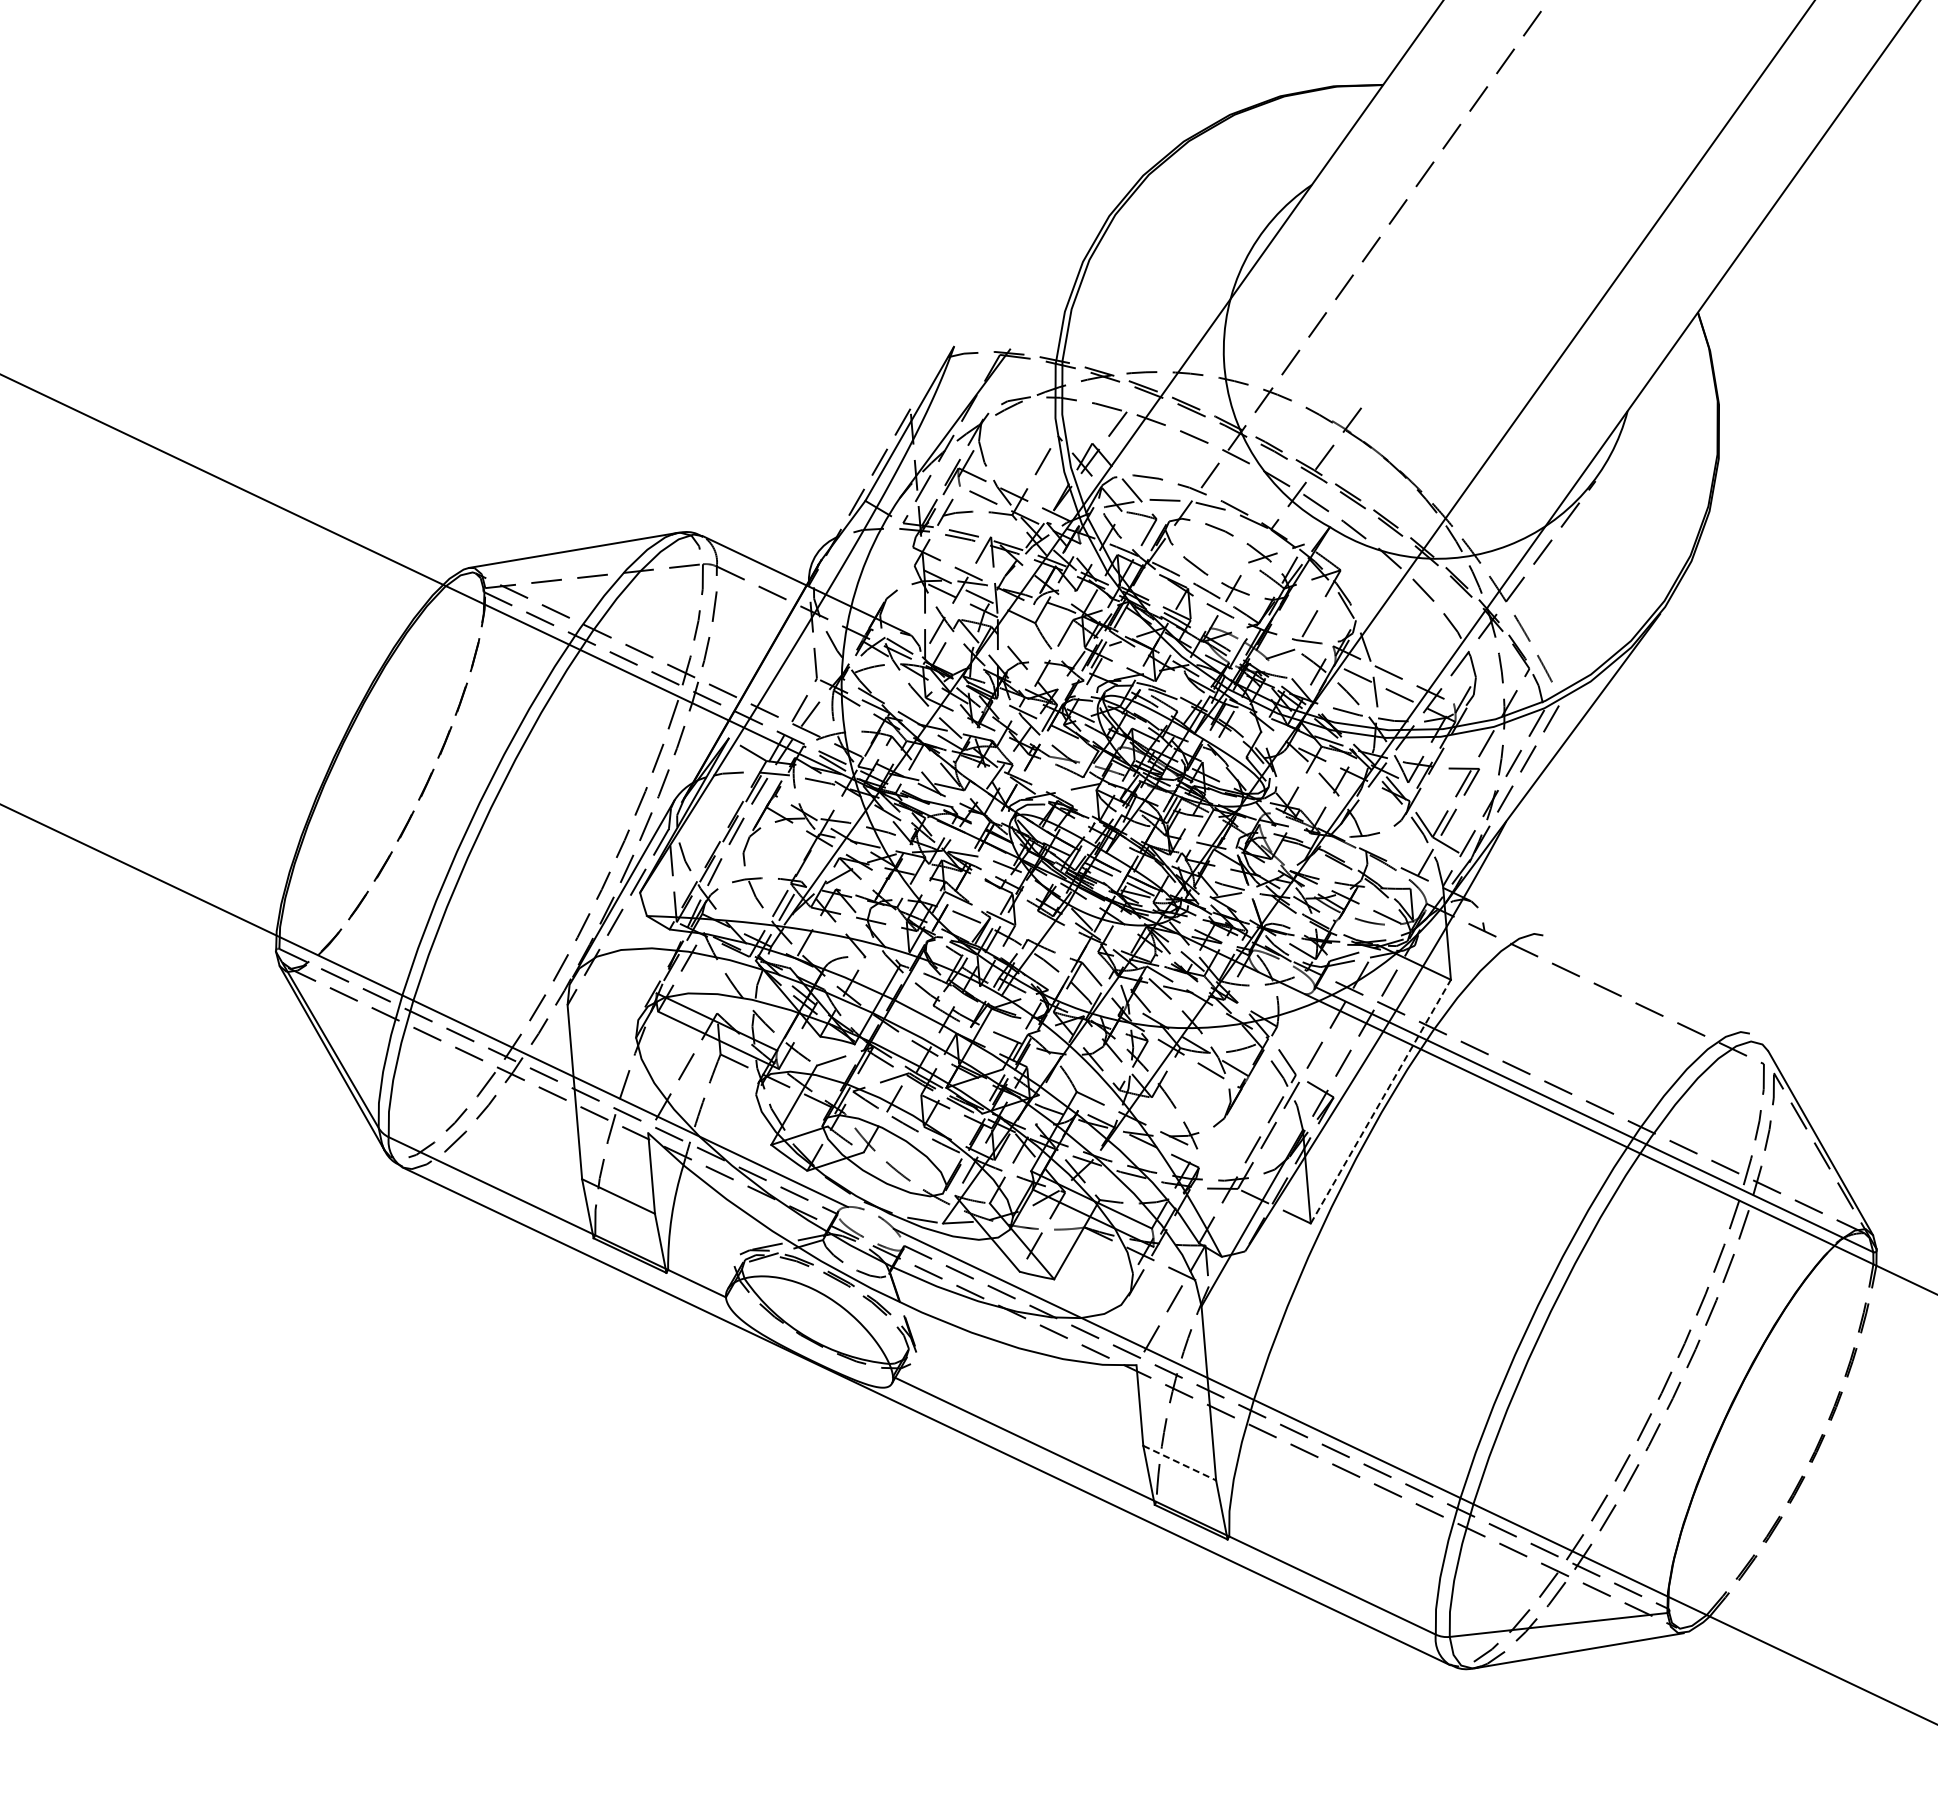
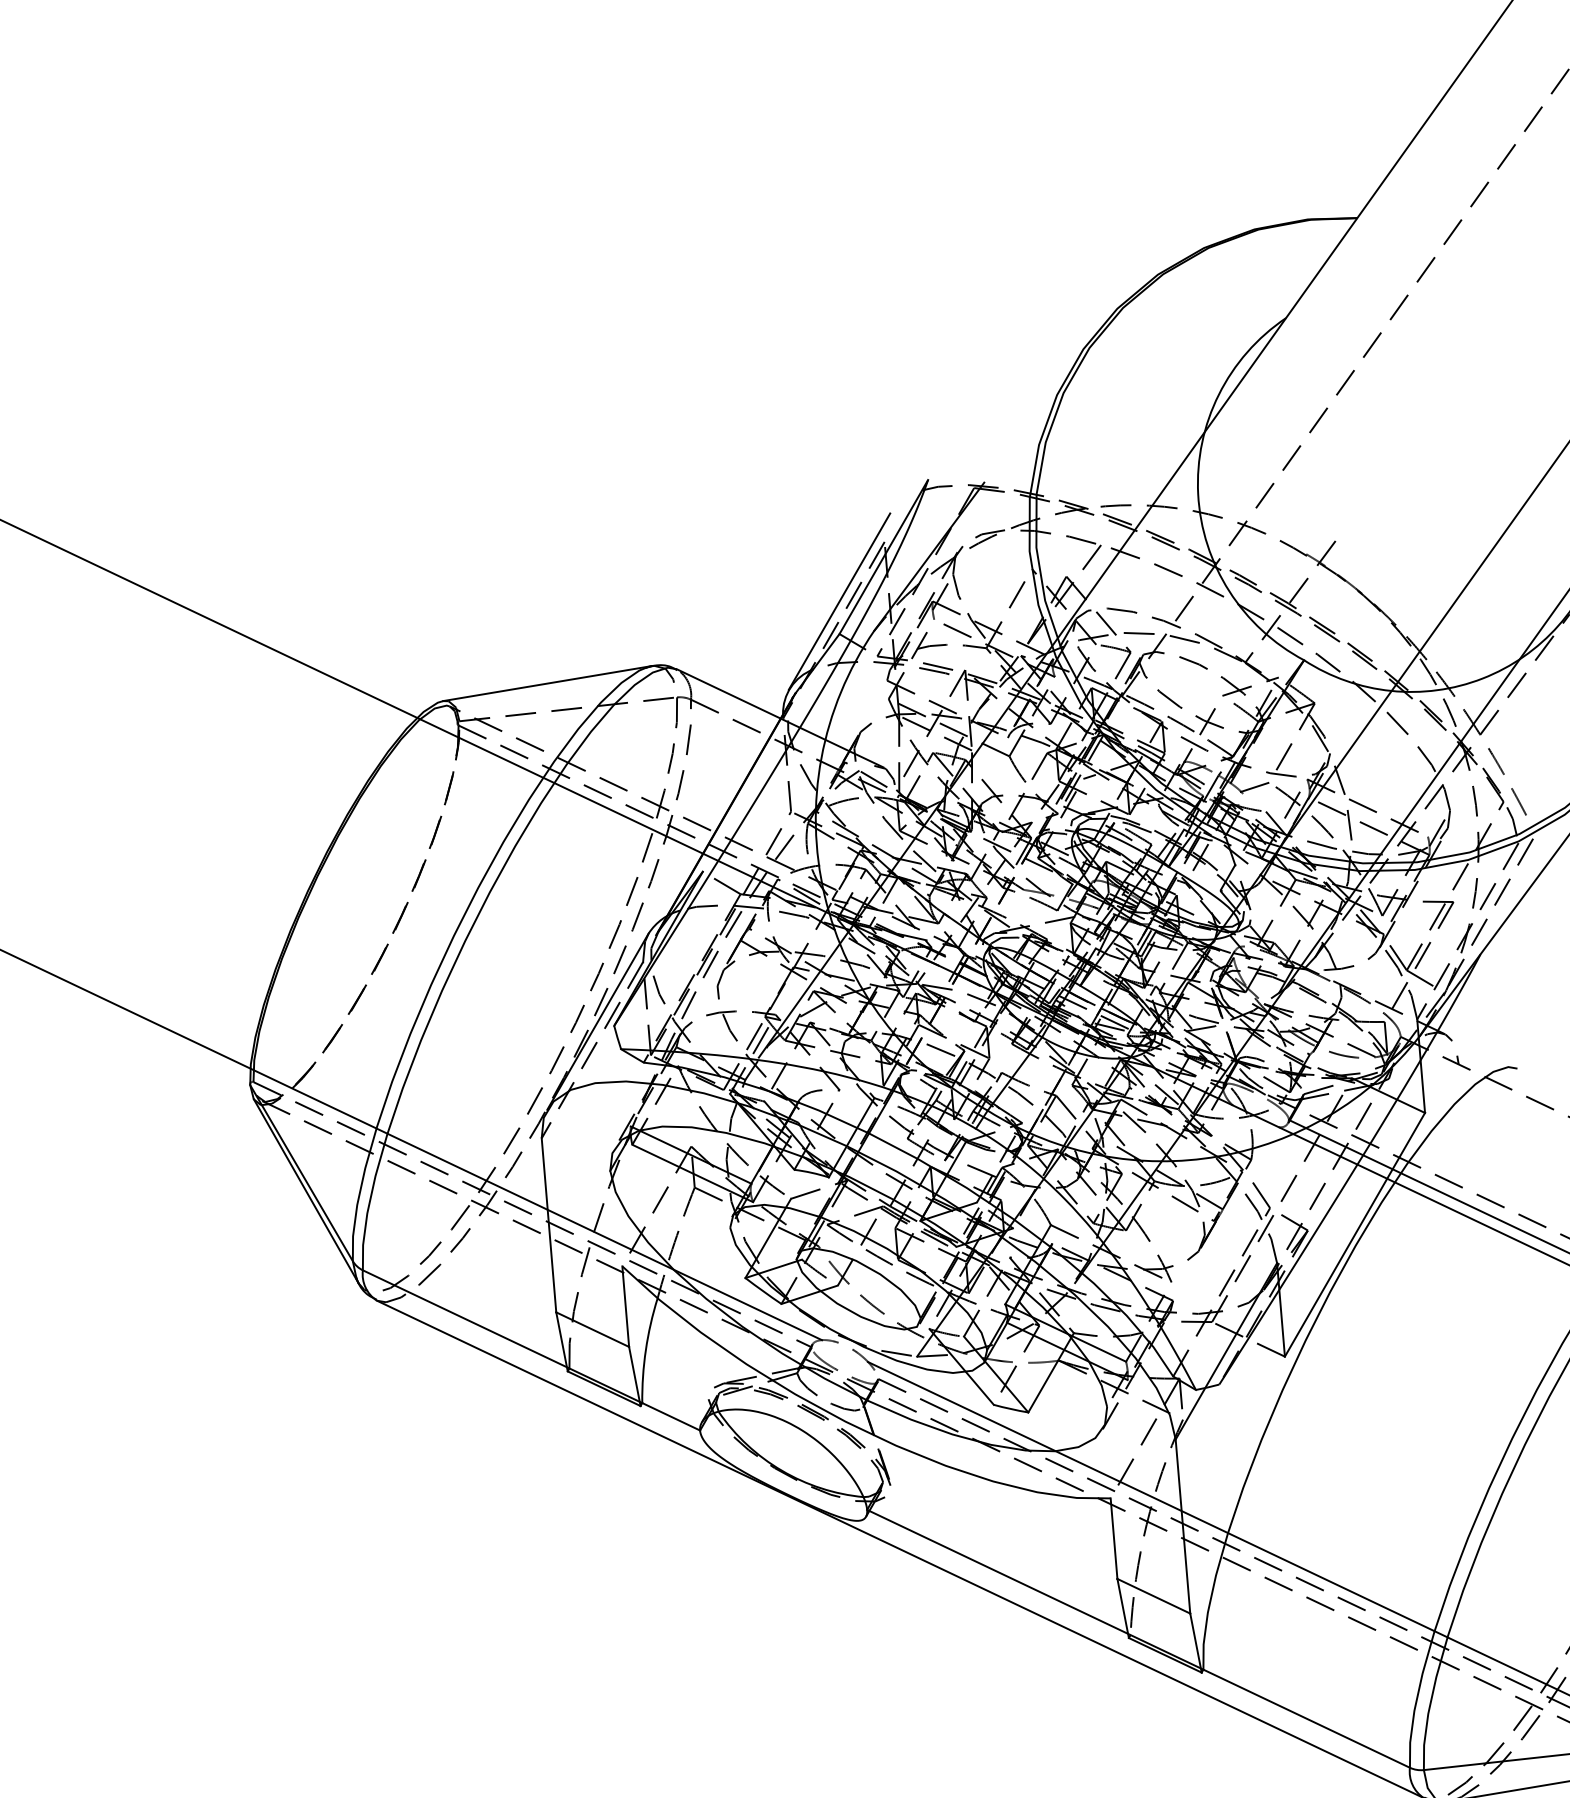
line: (865, 468) -> (839, 601), added
line: (1380, 1101) -> (1354, 1234), dashed -> solid
line: (1180, 1463) -> (1154, 1596), dashed -> solid

